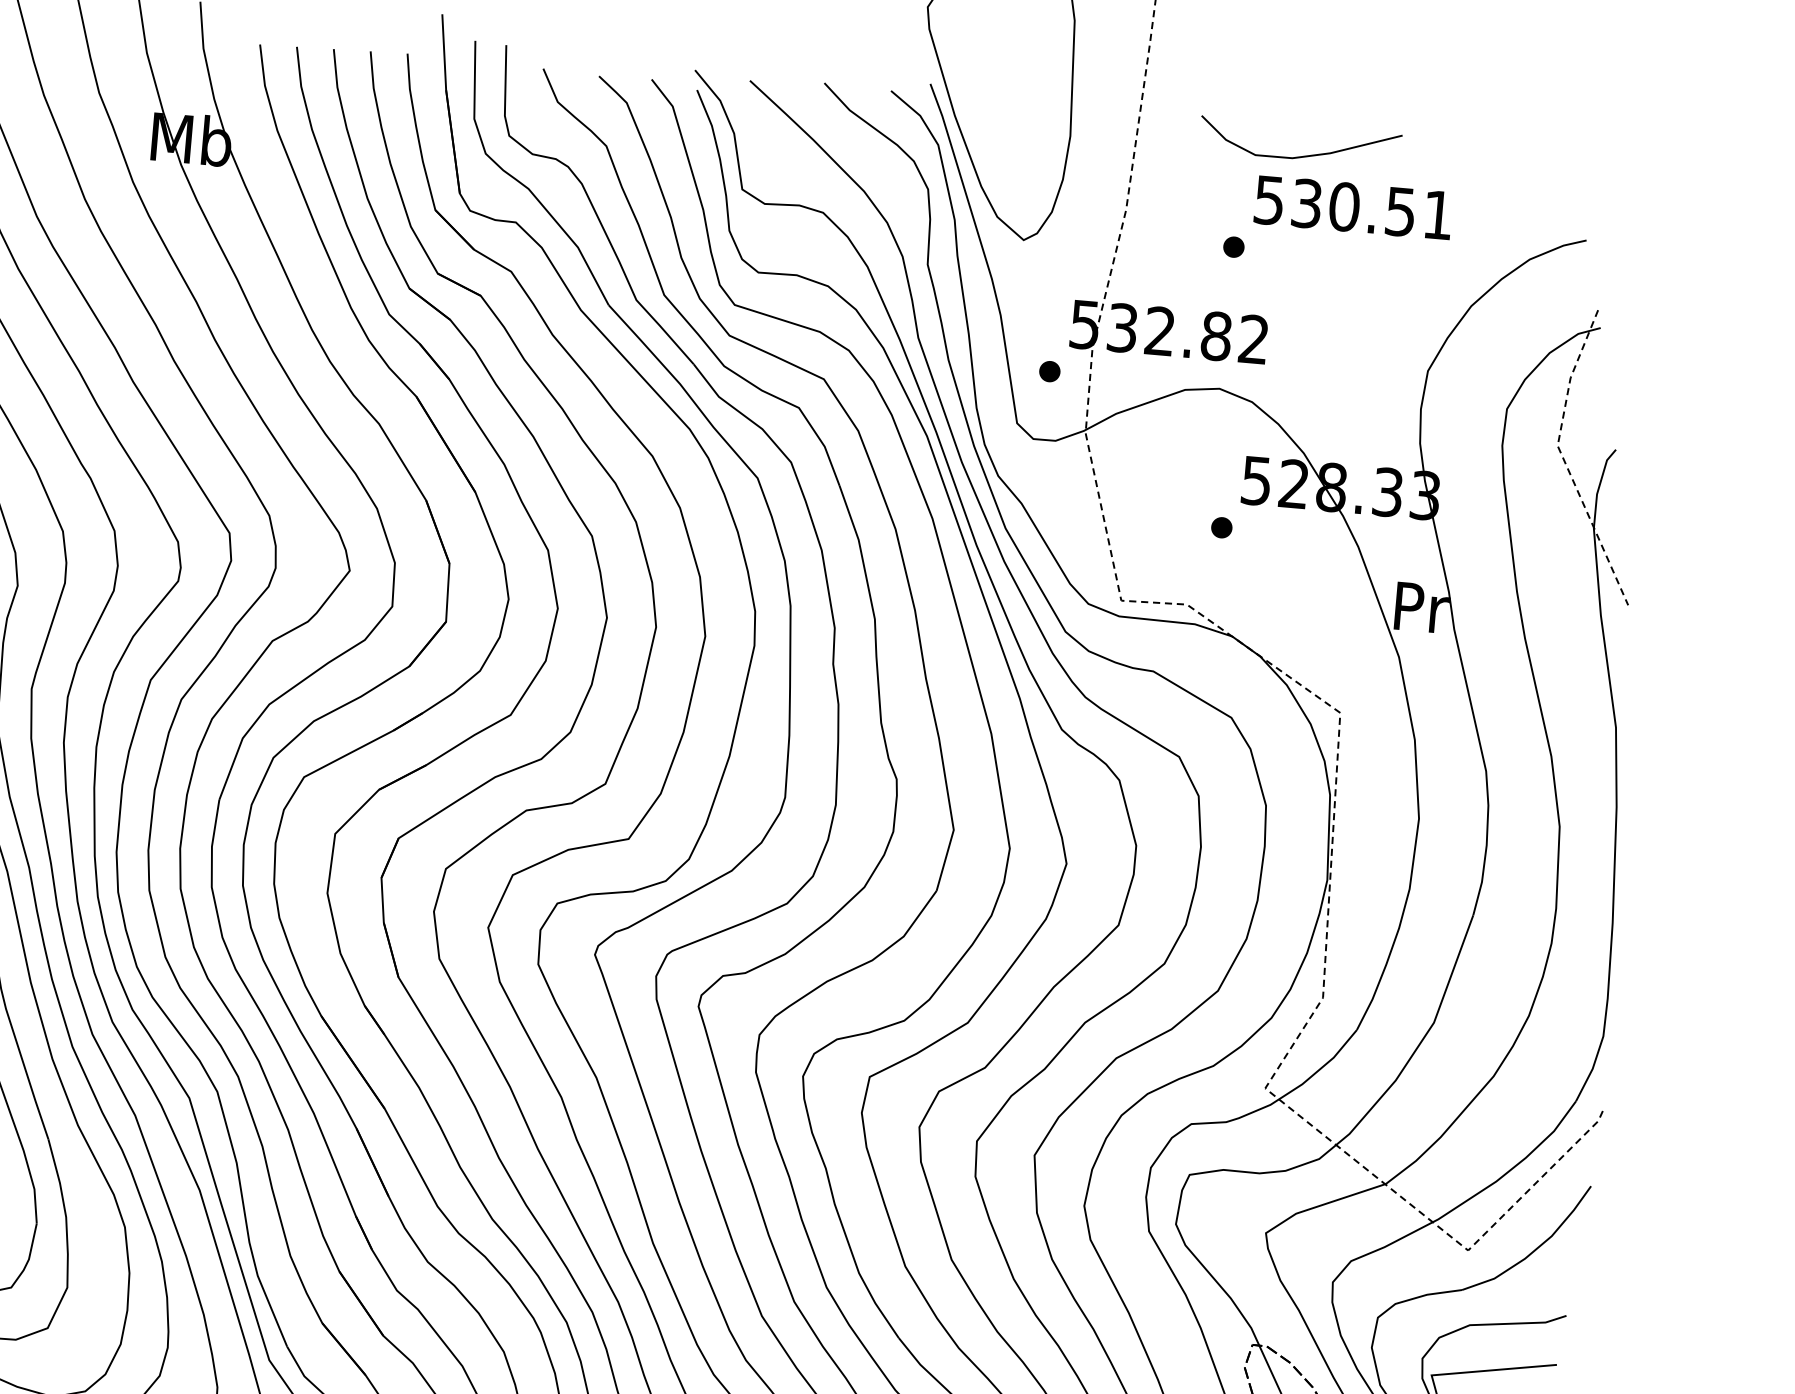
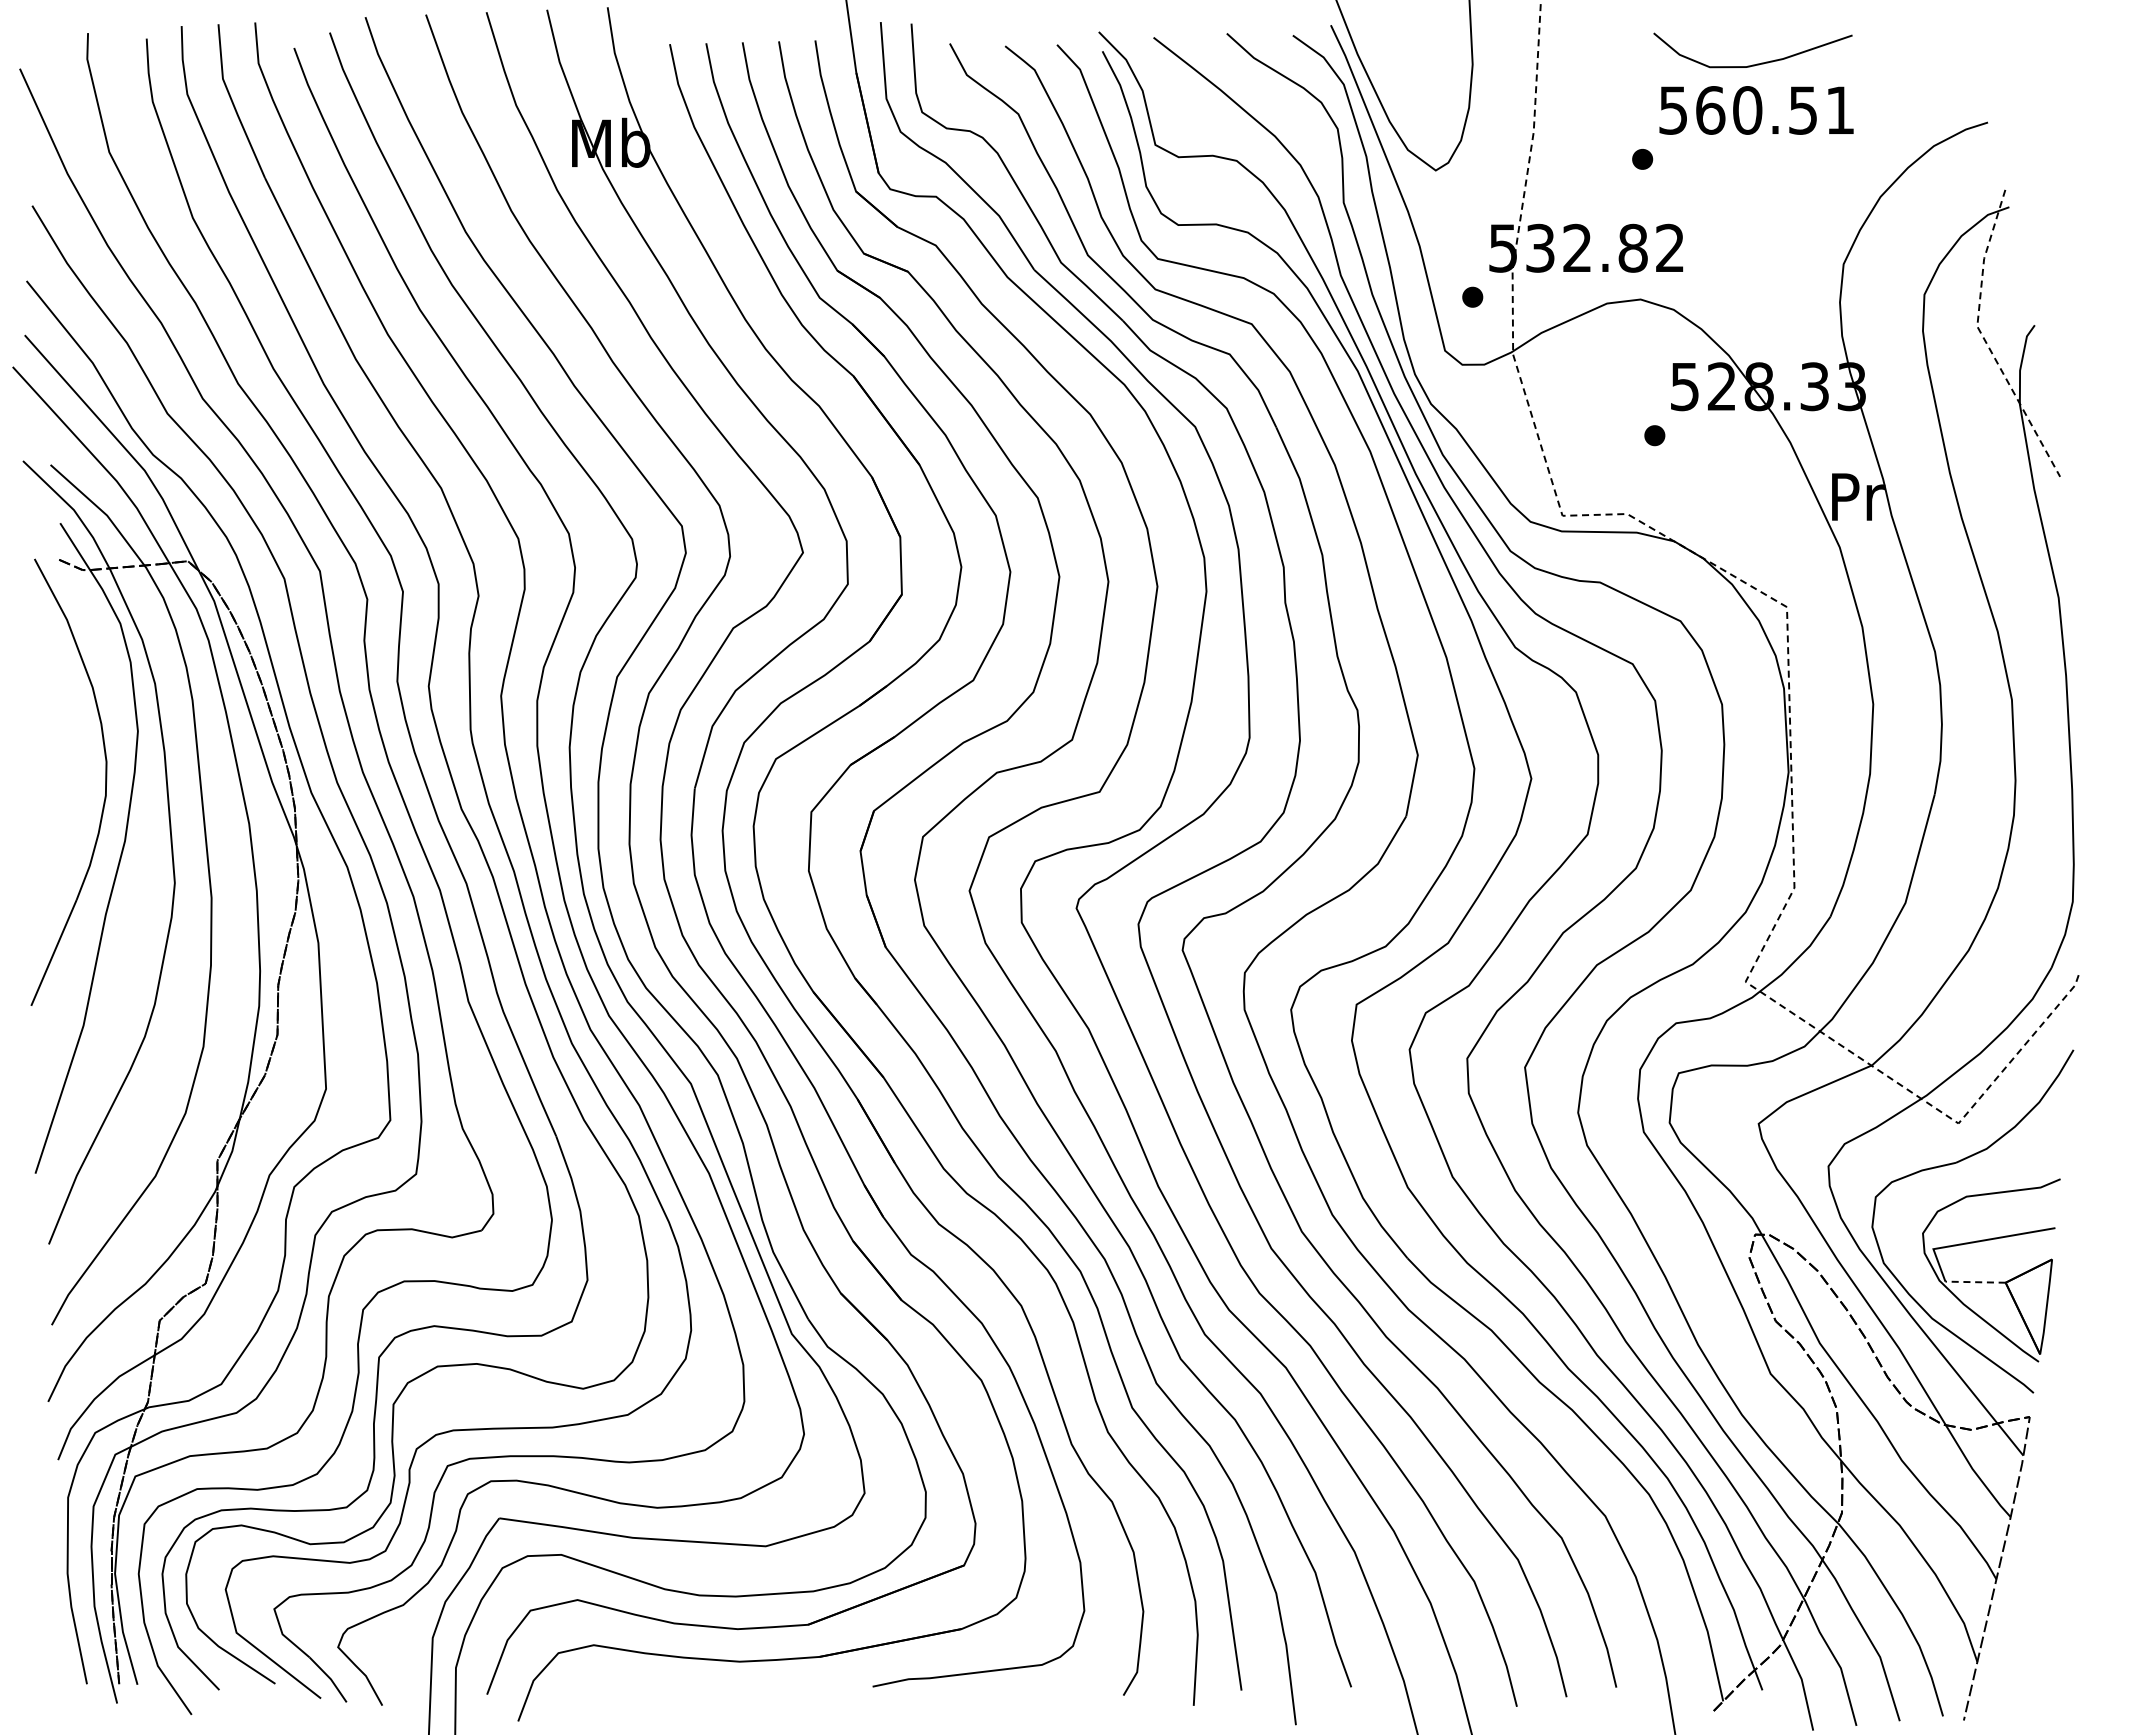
curve: (1303, 155) -> (1757, 63), moved
text: (1306, 203) -> (1710, 110), 530.51 -> 560.51

